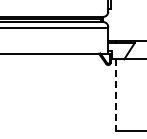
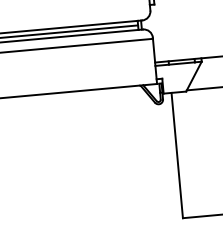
line: (116, 94) -> (178, 154), dashed -> solid

